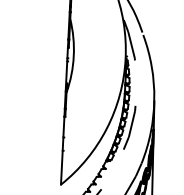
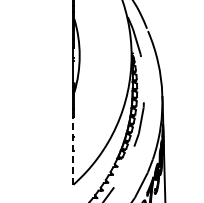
line: (62, 150) -> (73, 150), solid -> dashed

